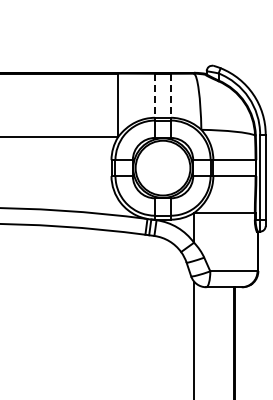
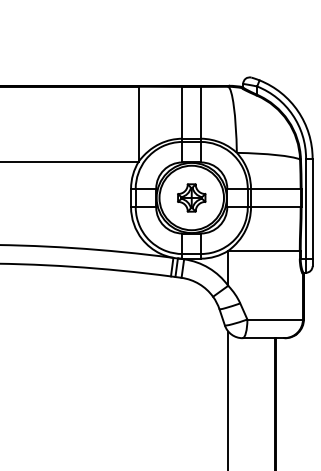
line: (155, 96) -> (182, 113), dashed -> solid
line: (170, 96) -> (200, 113), dashed -> solid
part: (162, 167) -> (191, 197), added

